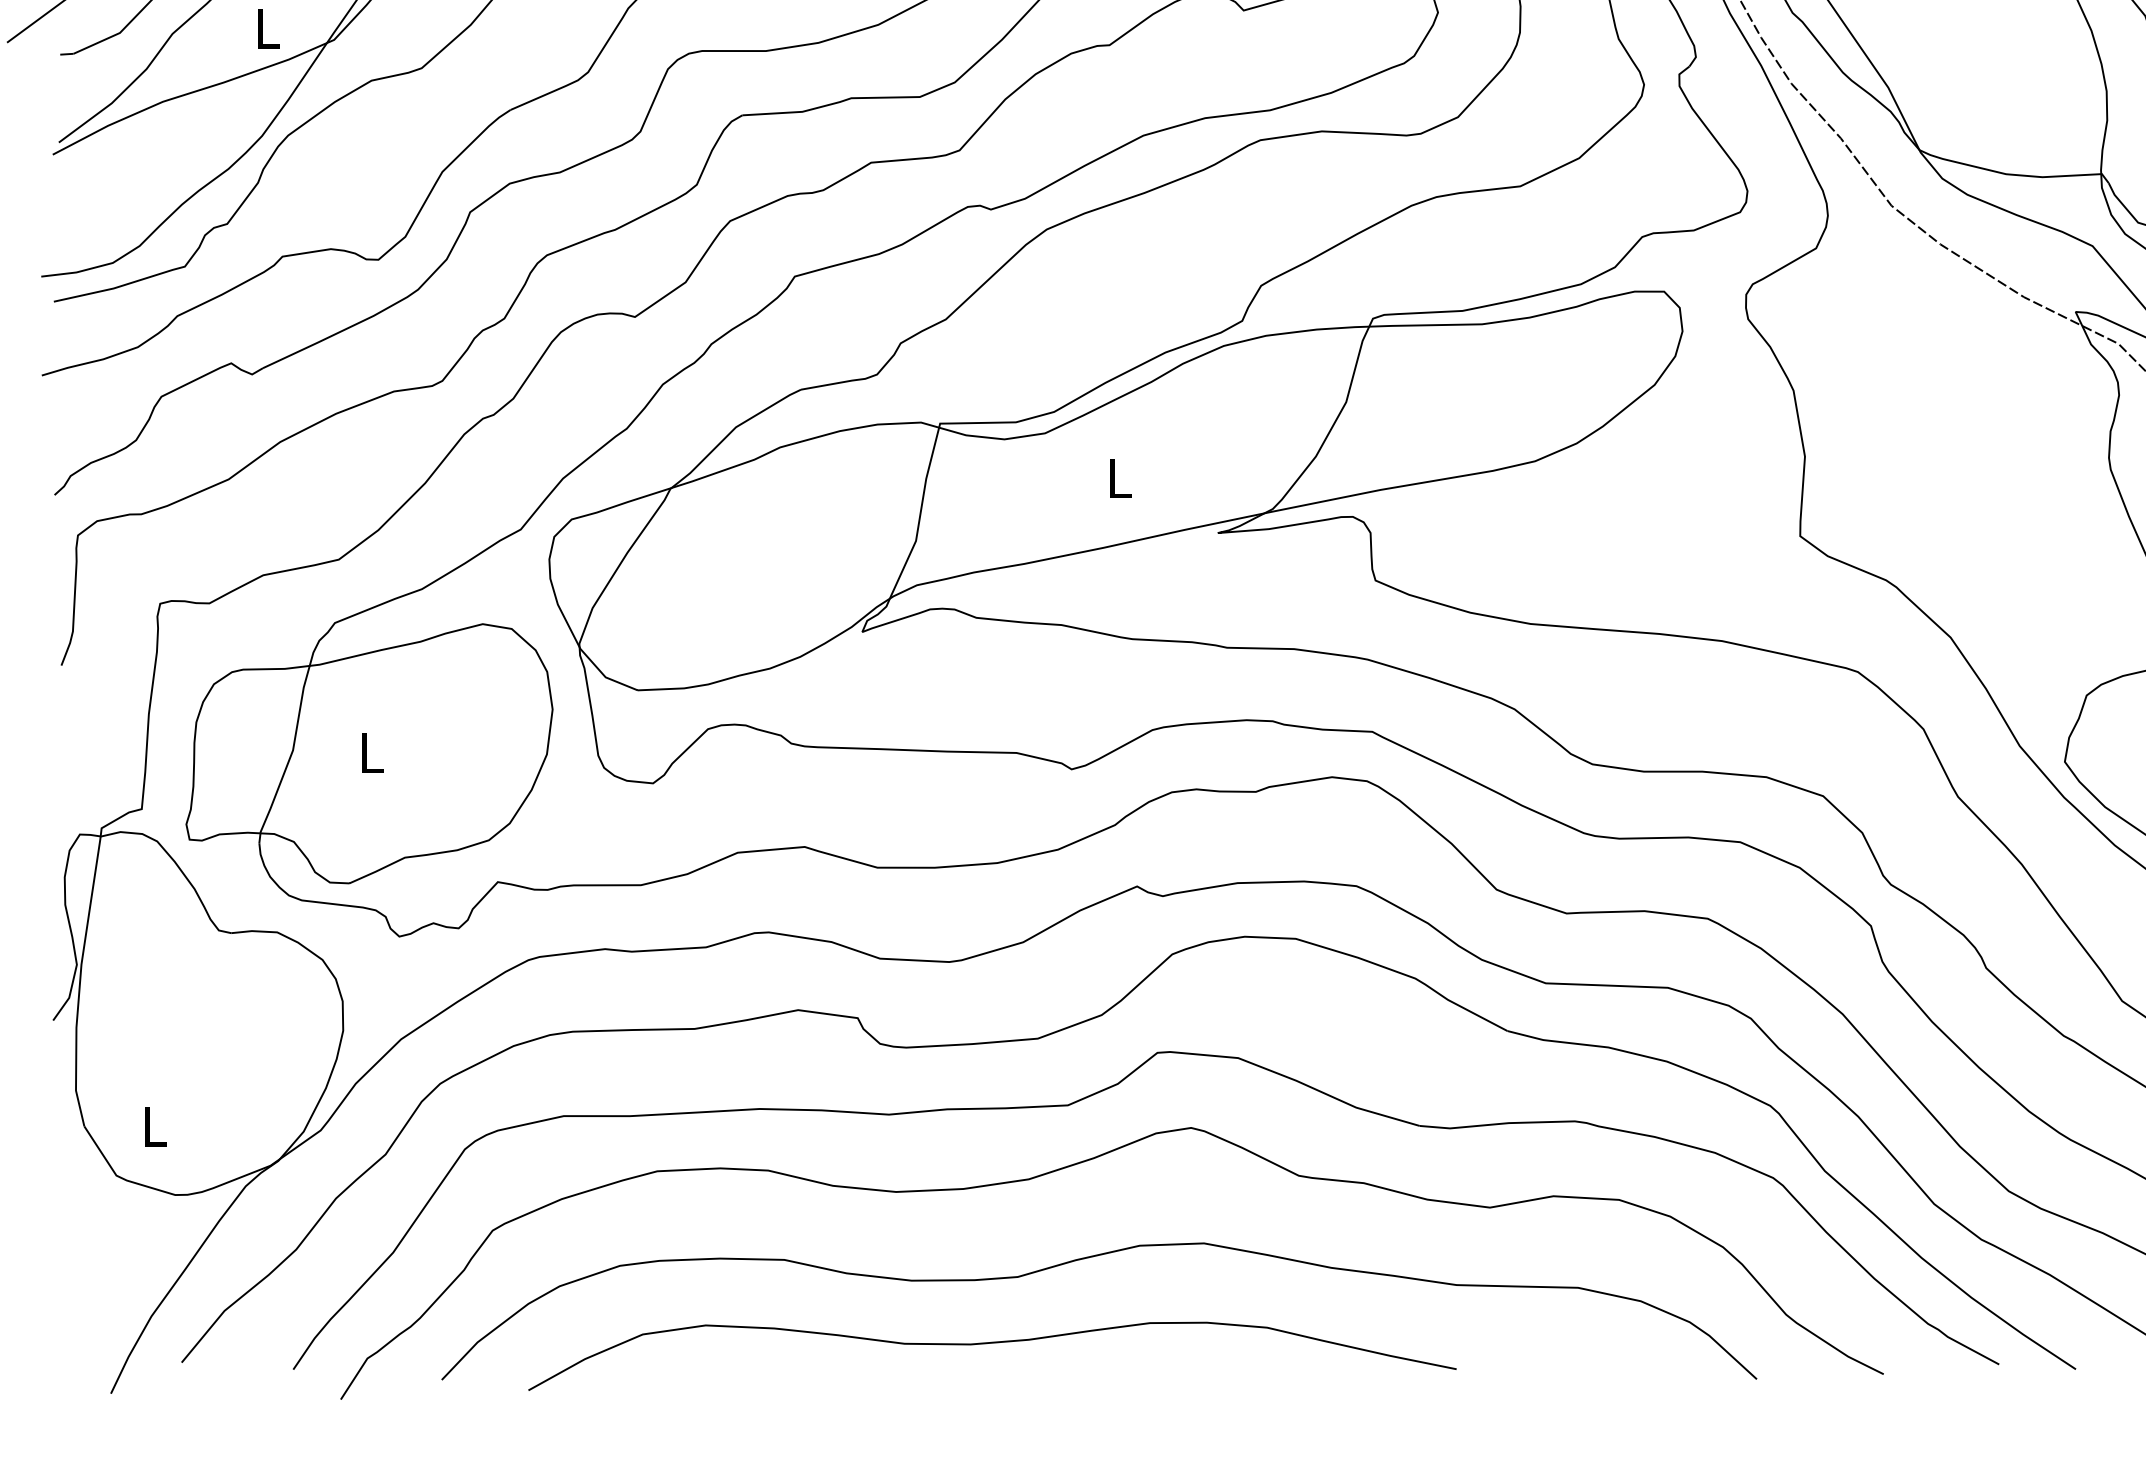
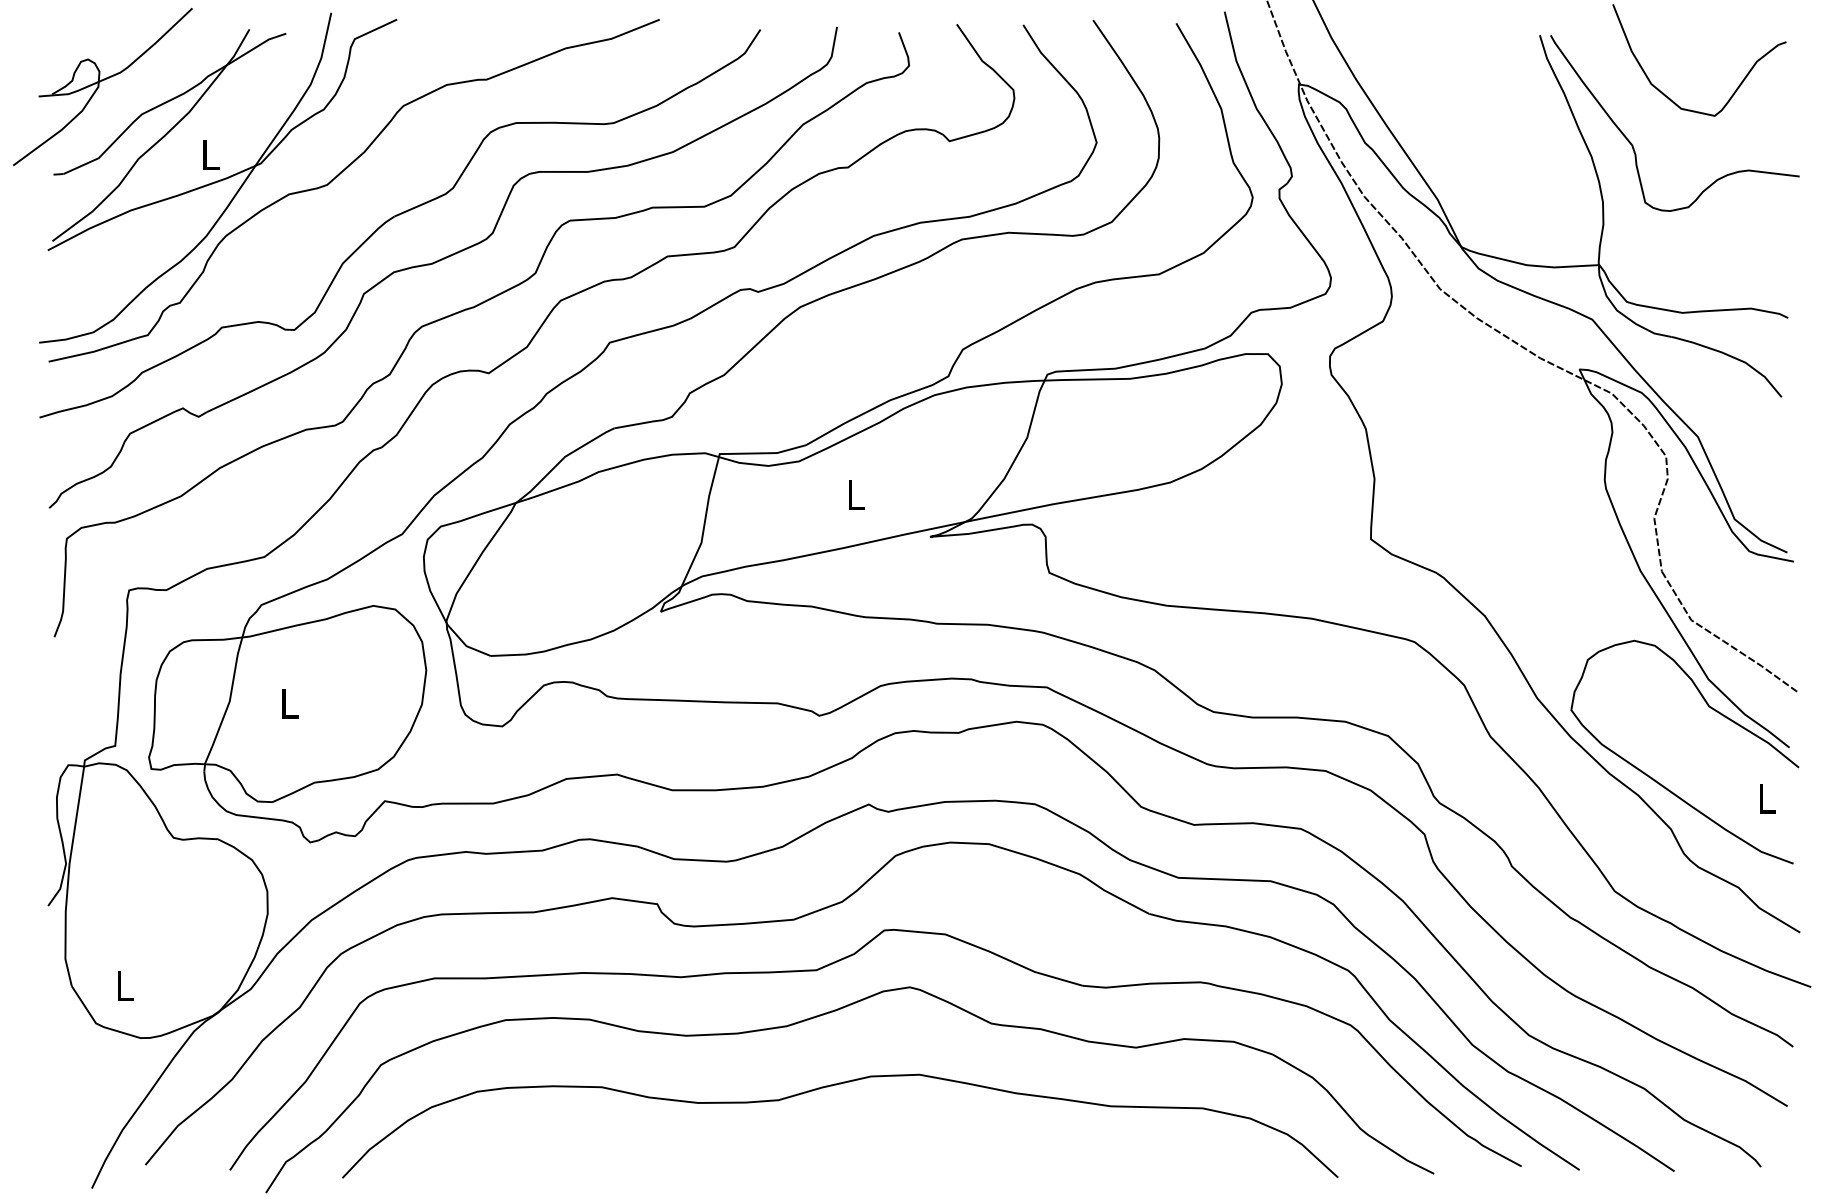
curve: (988, 1344) -> (756, 1151), removed

